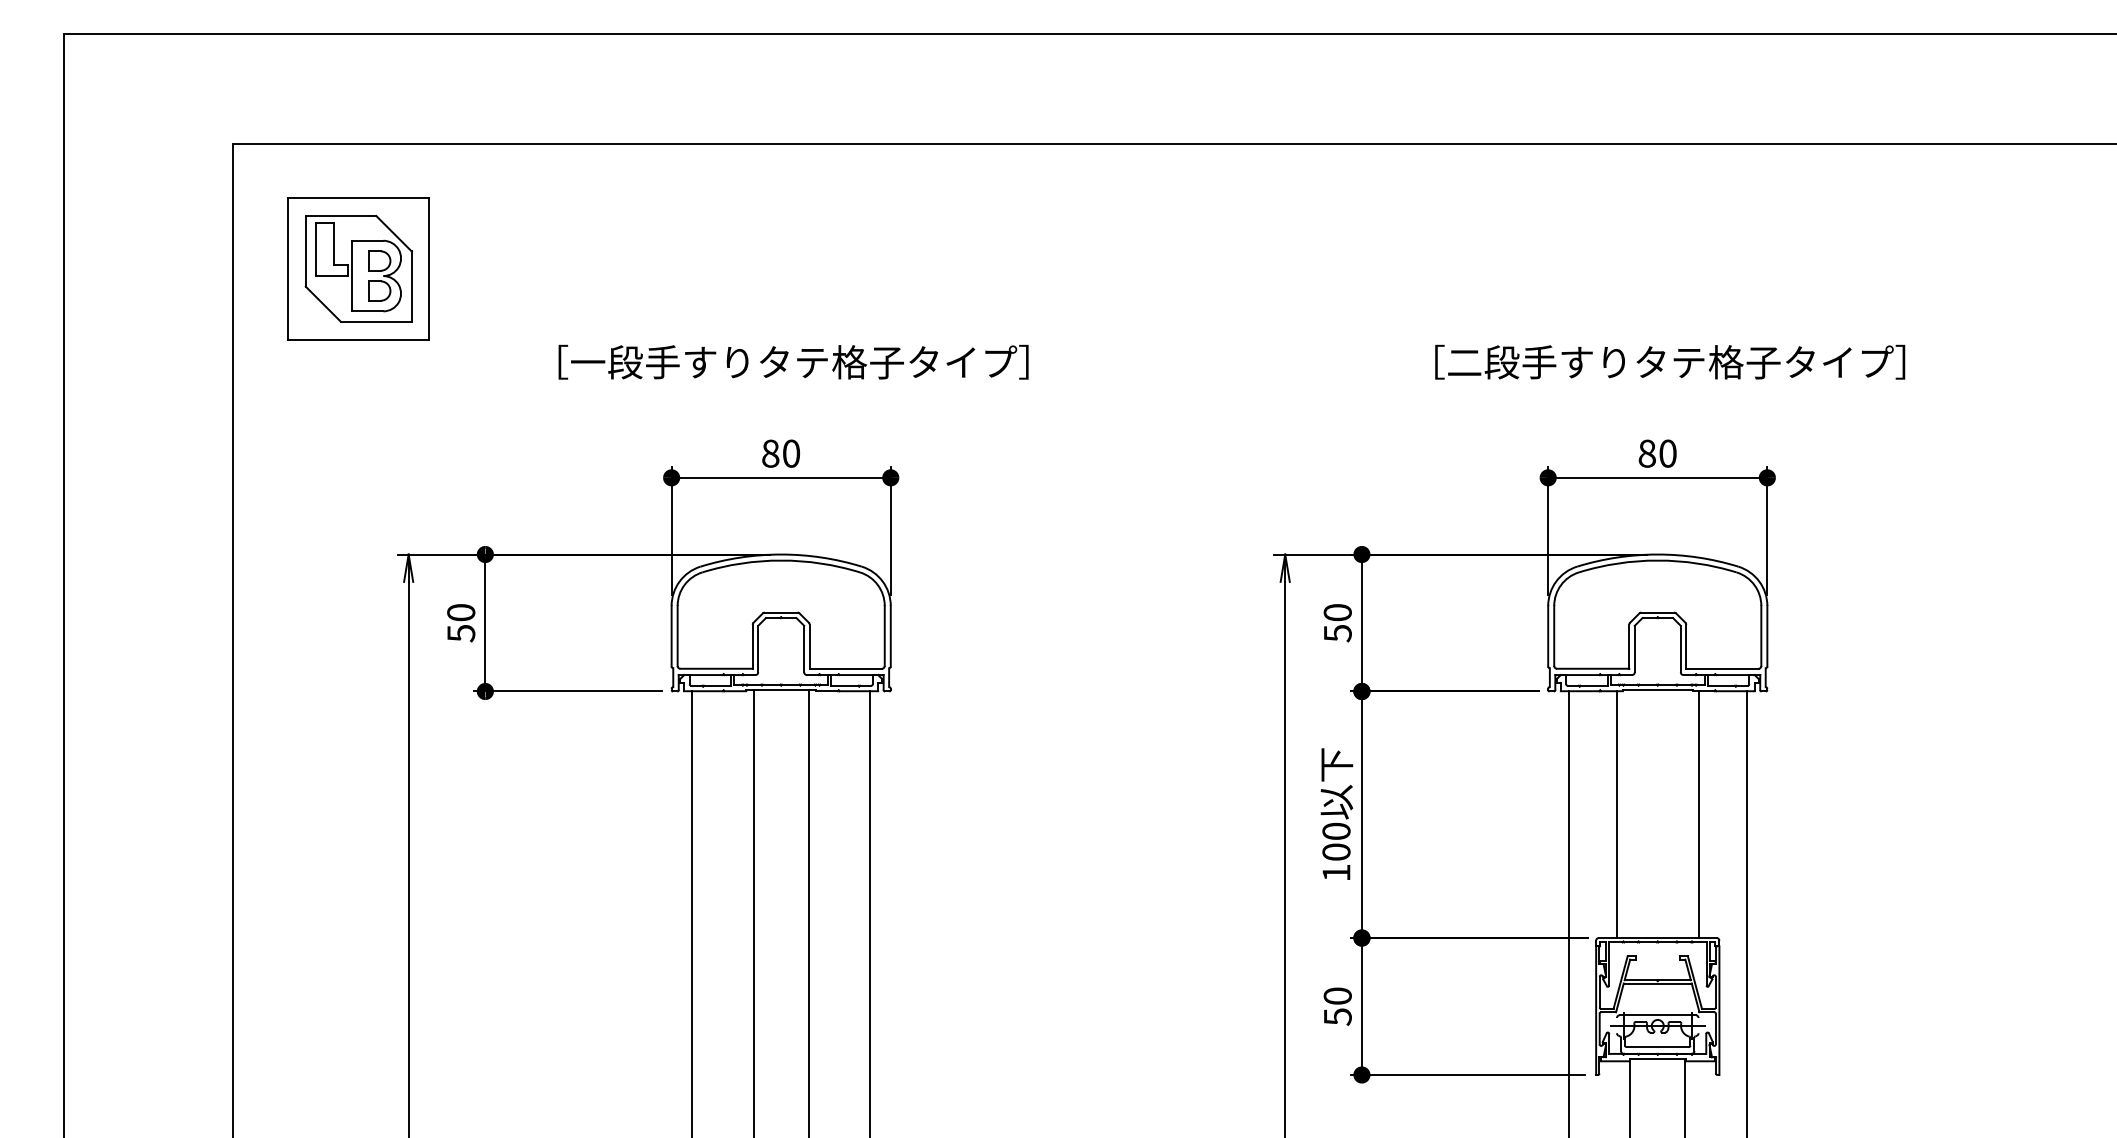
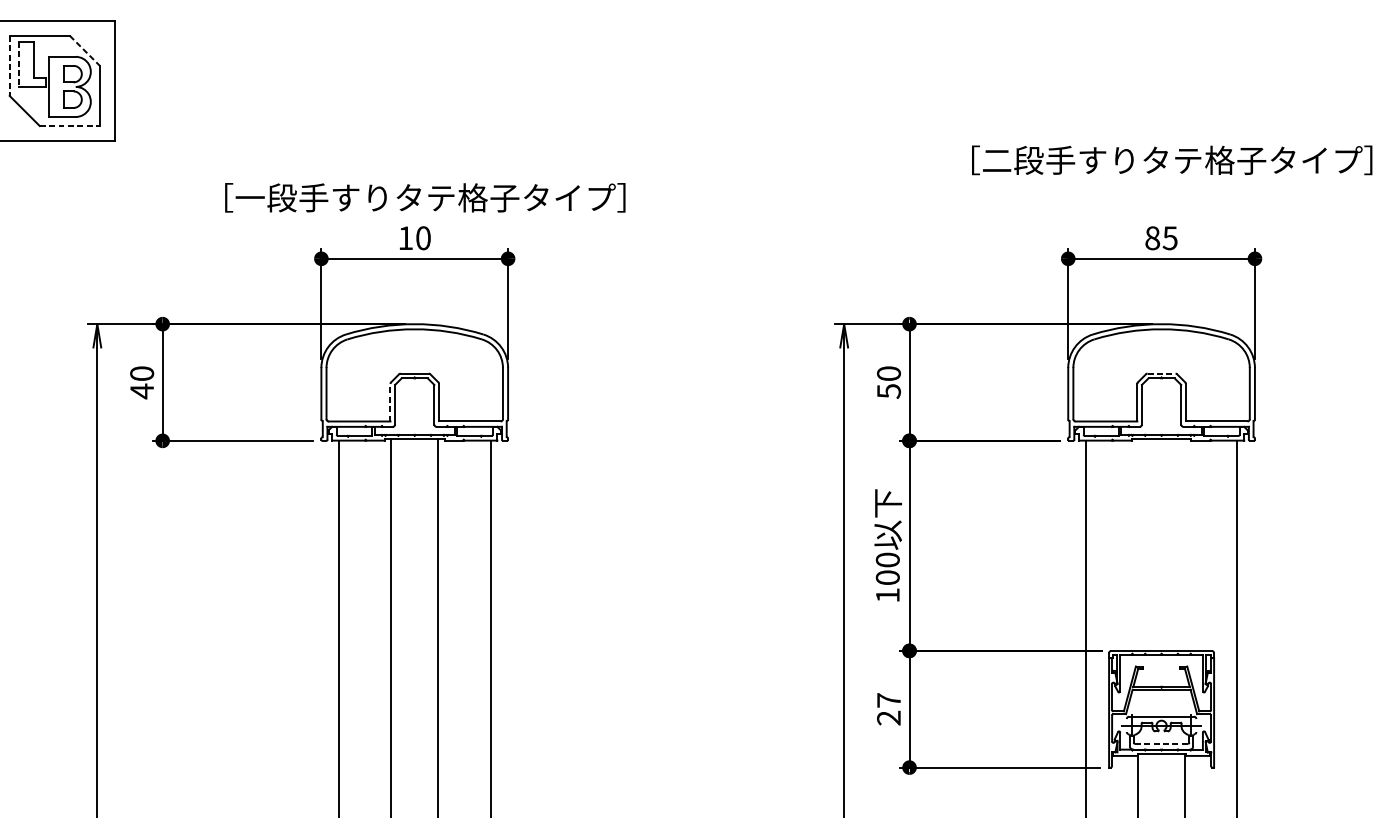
line: (394, 233) -> (85, 50), solid -> dashed
line: (316, 250) -> (18, 65), solid -> dashed
line: (305, 251) -> (9, 65), solid -> dashed
line: (376, 321) -> (69, 125), solid -> dashed
text: (793, 361) -> (425, 197), moved
text: (770, 453) -> (405, 238), 80 -> 10
text: (1667, 453) -> (1169, 238), 80 -> 85
line: (1658, 612) -> (1162, 373), solid -> dashed
text: (461, 633) -> (142, 391), 50 -> 40
line: (752, 646) -> (390, 402), solid -> dashed
line: (1616, 814) -> (1126, 545), removed
line: (1698, 814) -> (1196, 545), removed
text: (1337, 1006) -> (888, 709), 50 -> 27
line: (1658, 1047) -> (1162, 744), solid -> dashed

